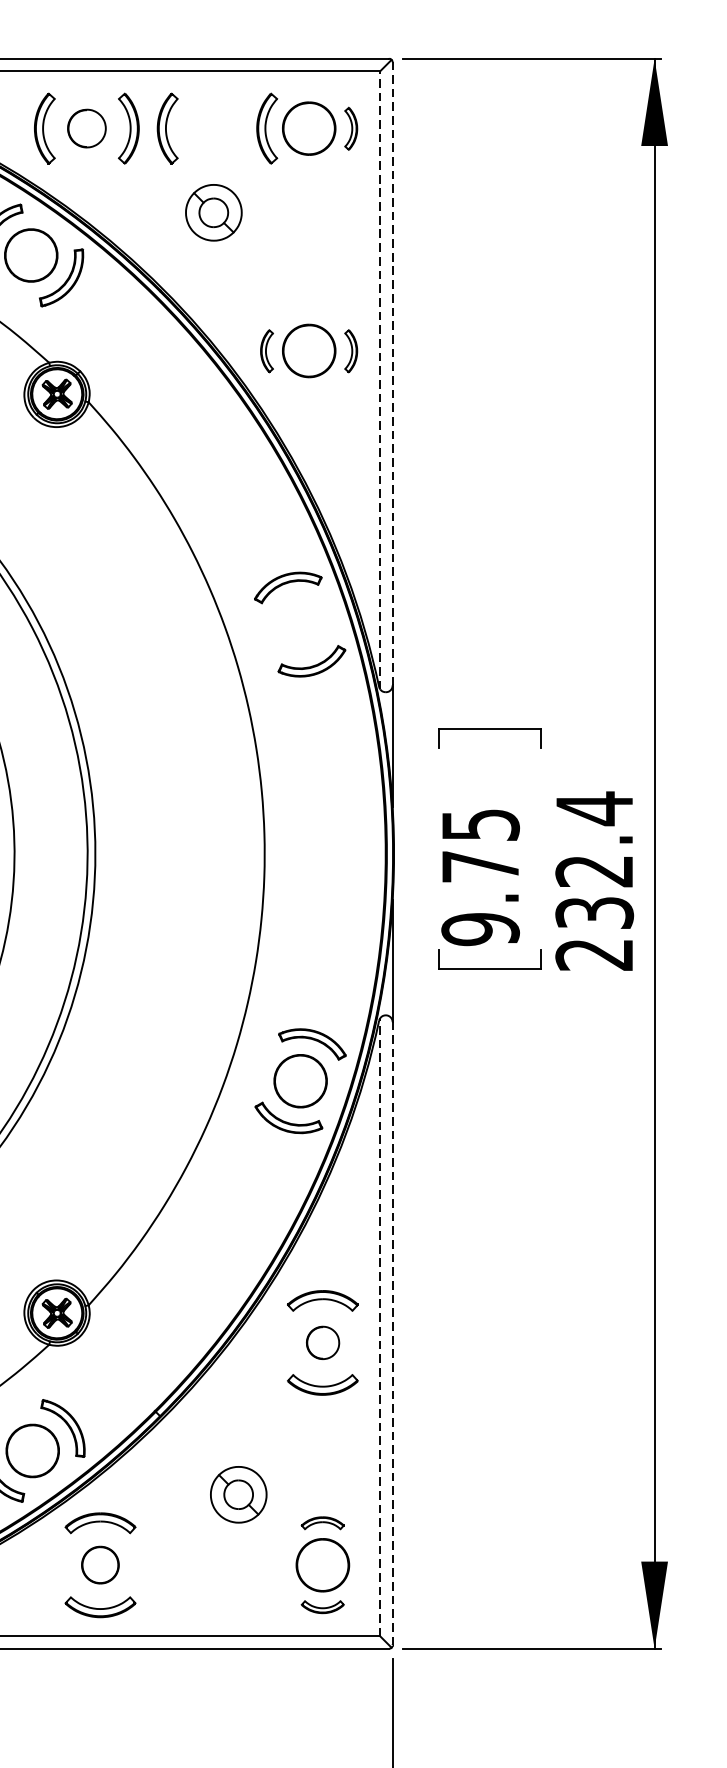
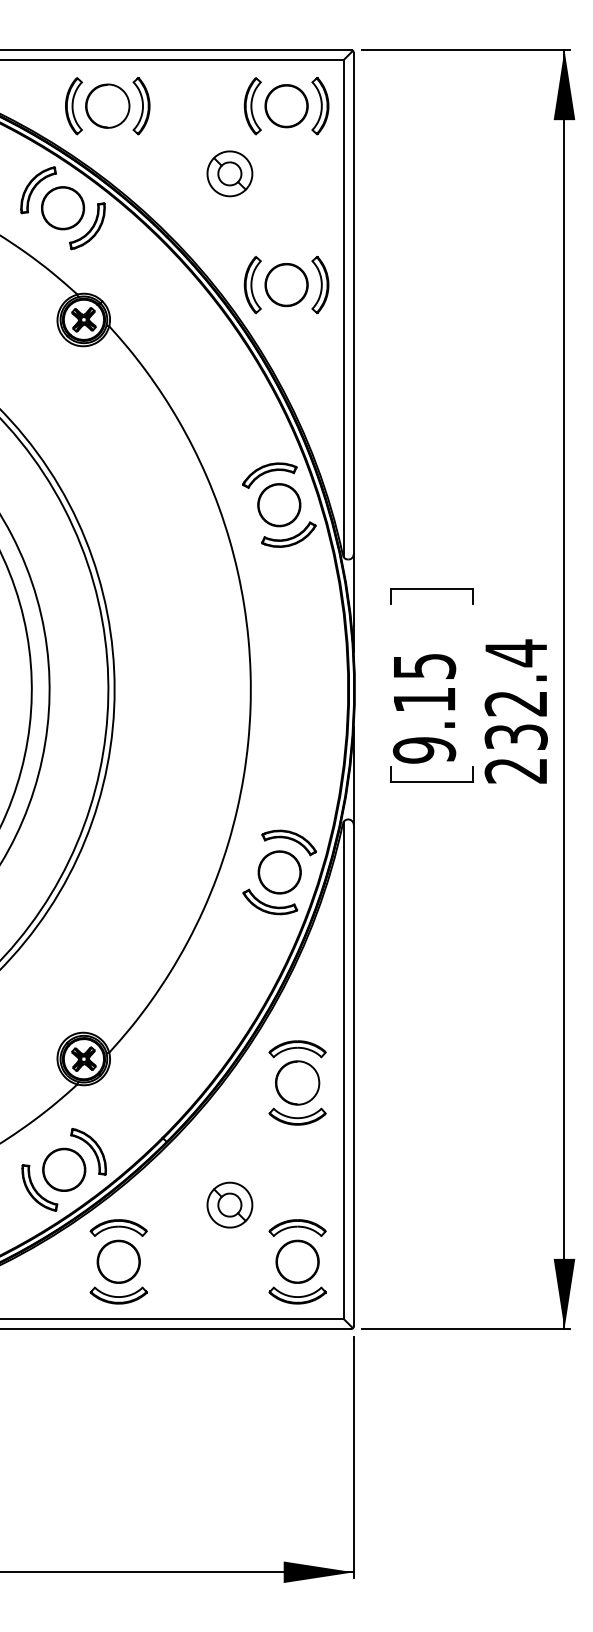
part: (86, 127) -> (107, 105), size x1.43
part: (167, 129) -> (172, 106), removed
part: (351, 129) -> (320, 106), size x1.67
part: (213, 212) -> (229, 173), moved
part: (266, 351) -> (252, 285), size x1.67
part: (351, 351) -> (320, 285), size x1.67
line: (392, 373) -> (353, 303), dashed -> solid
line: (379, 380) -> (343, 308), dashed -> solid
part: (300, 625) -> (279, 505), added
text: (480, 866) -> (424, 699), 9.75 -> 9.15
line: (379, 1327) -> (343, 1070), dashed -> solid
line: (392, 1333) -> (353, 1075), dashed -> solid
part: (322, 1342) -> (297, 1082), size x1.67
part: (322, 1522) -> (297, 1227), size x1.67
part: (100, 1564) -> (118, 1261), size x1.43
part: (322, 1607) -> (297, 1295), size x1.67

